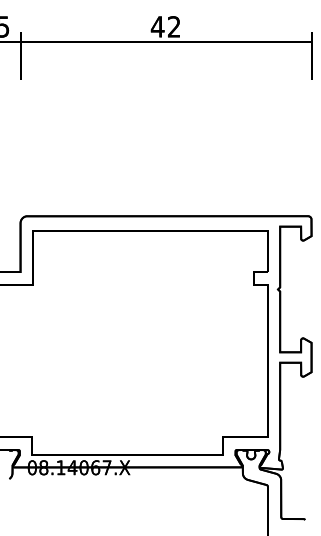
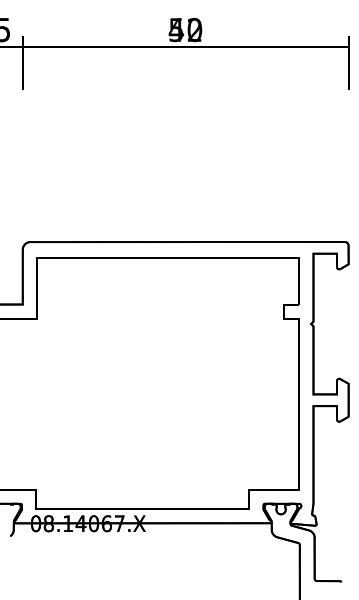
text: (165, 26) -> (185, 29), 42 -> 50

